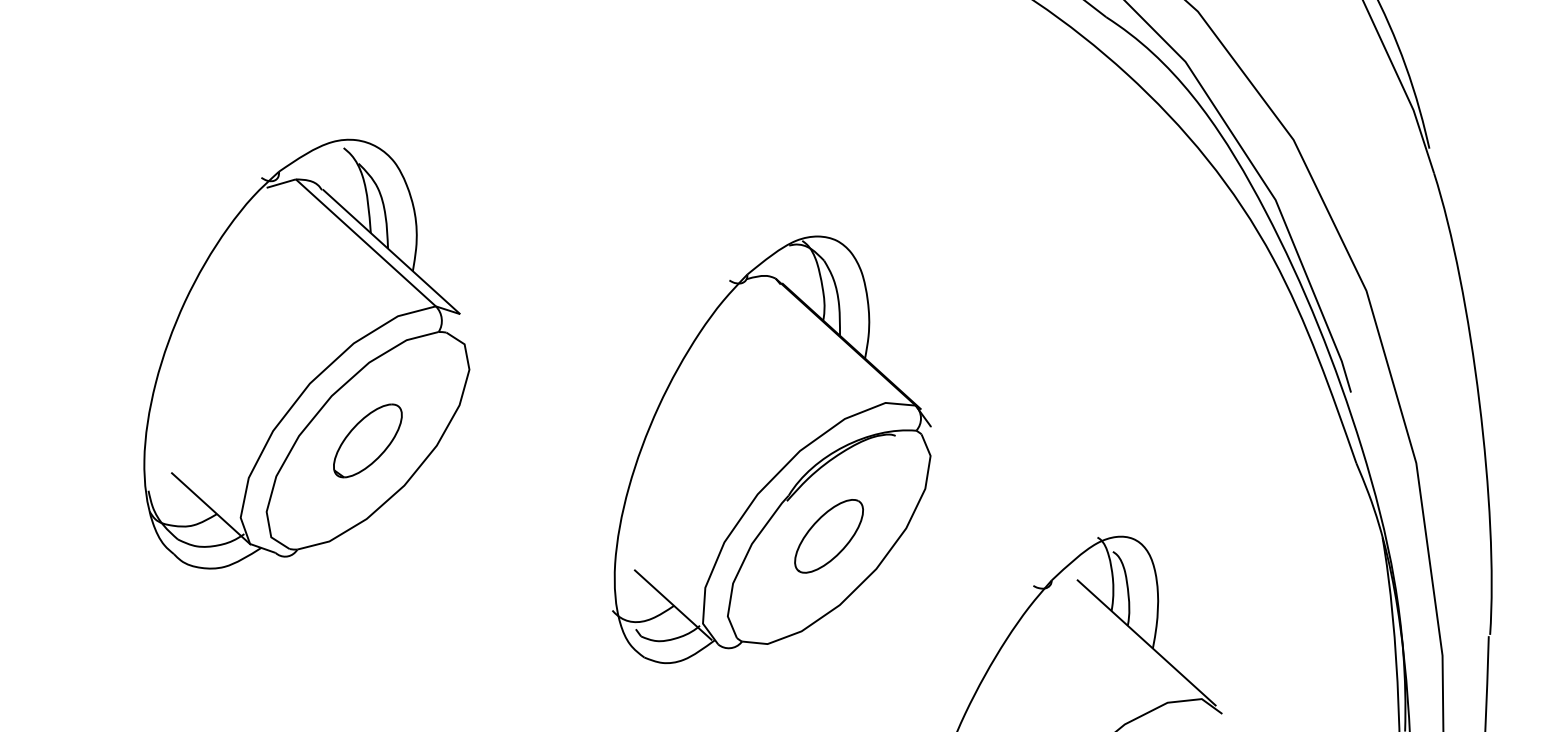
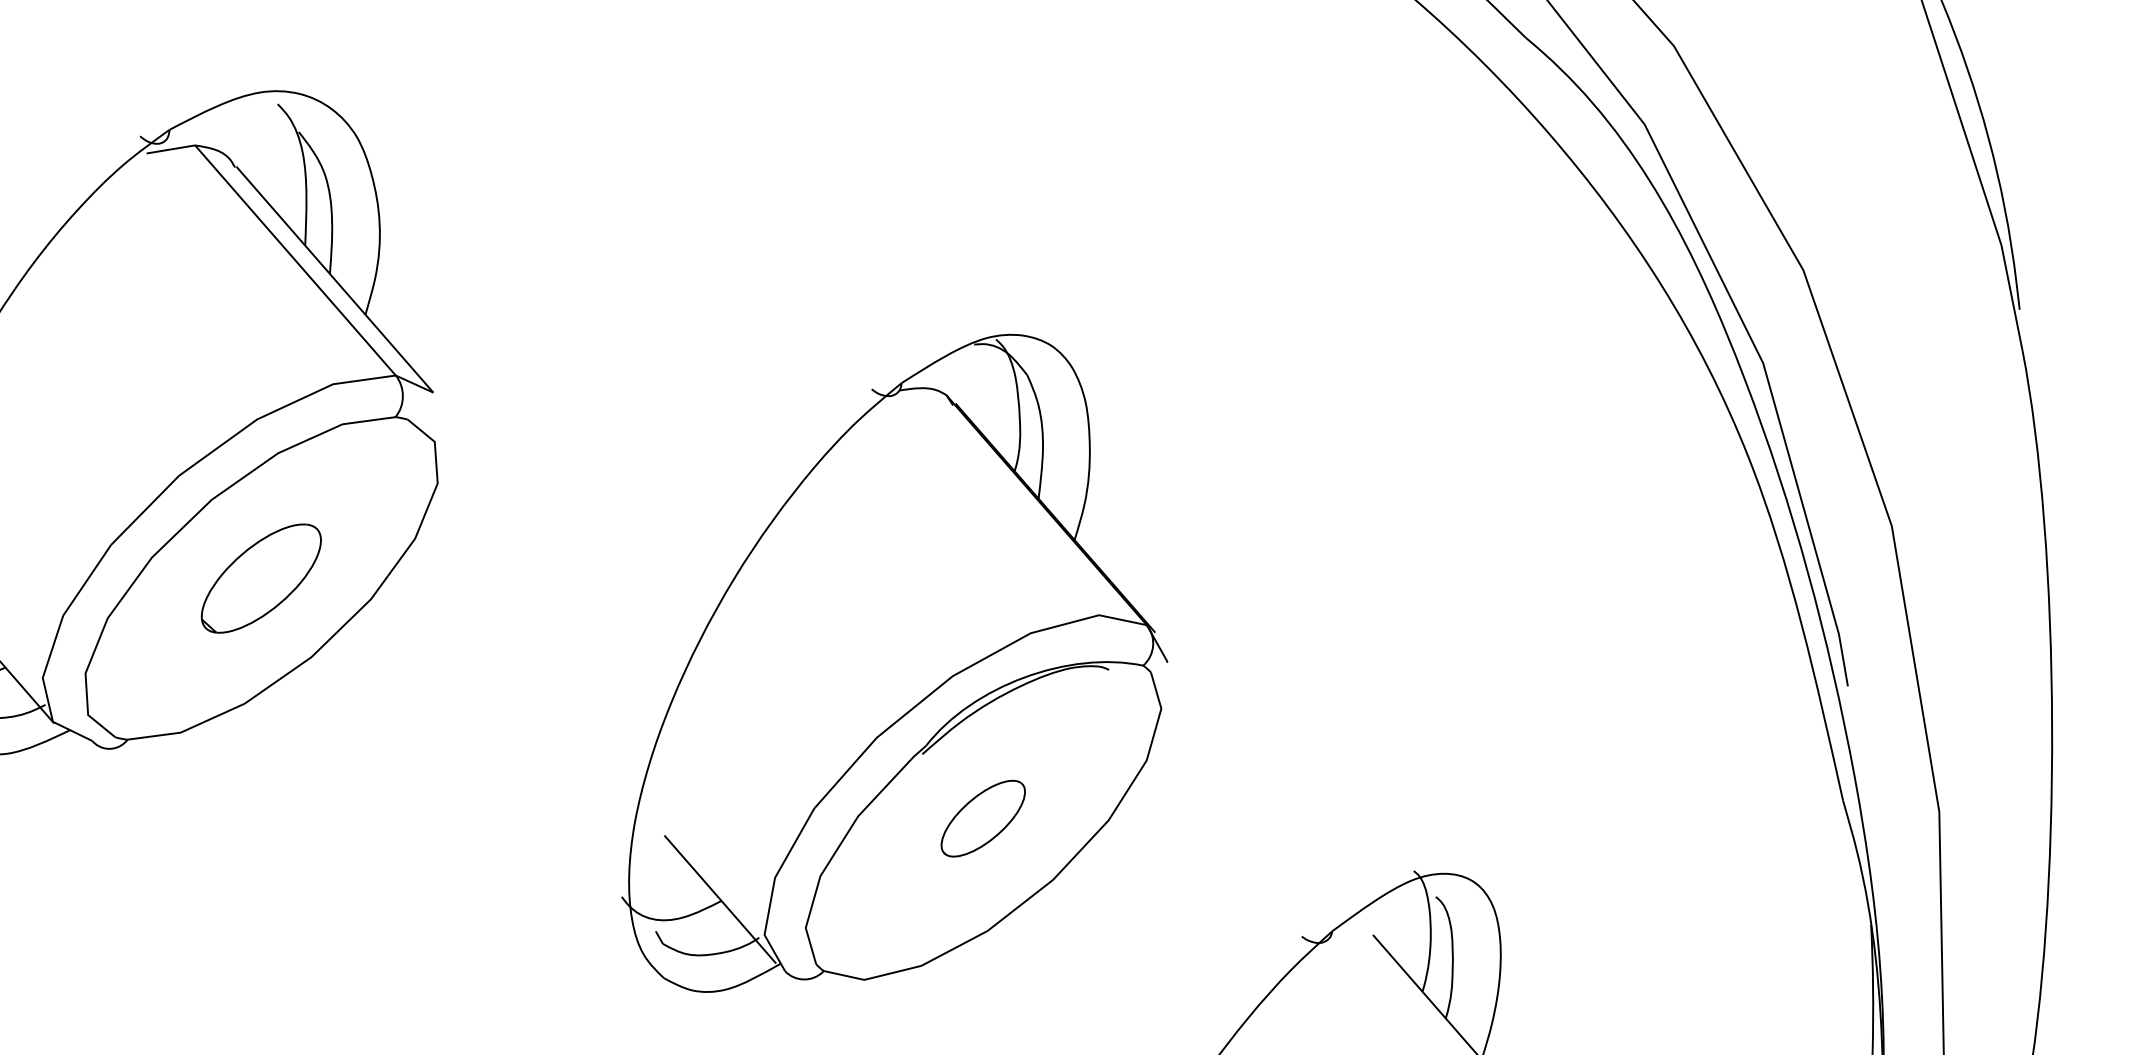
part: (828, 536) -> (982, 818), size x0.7

